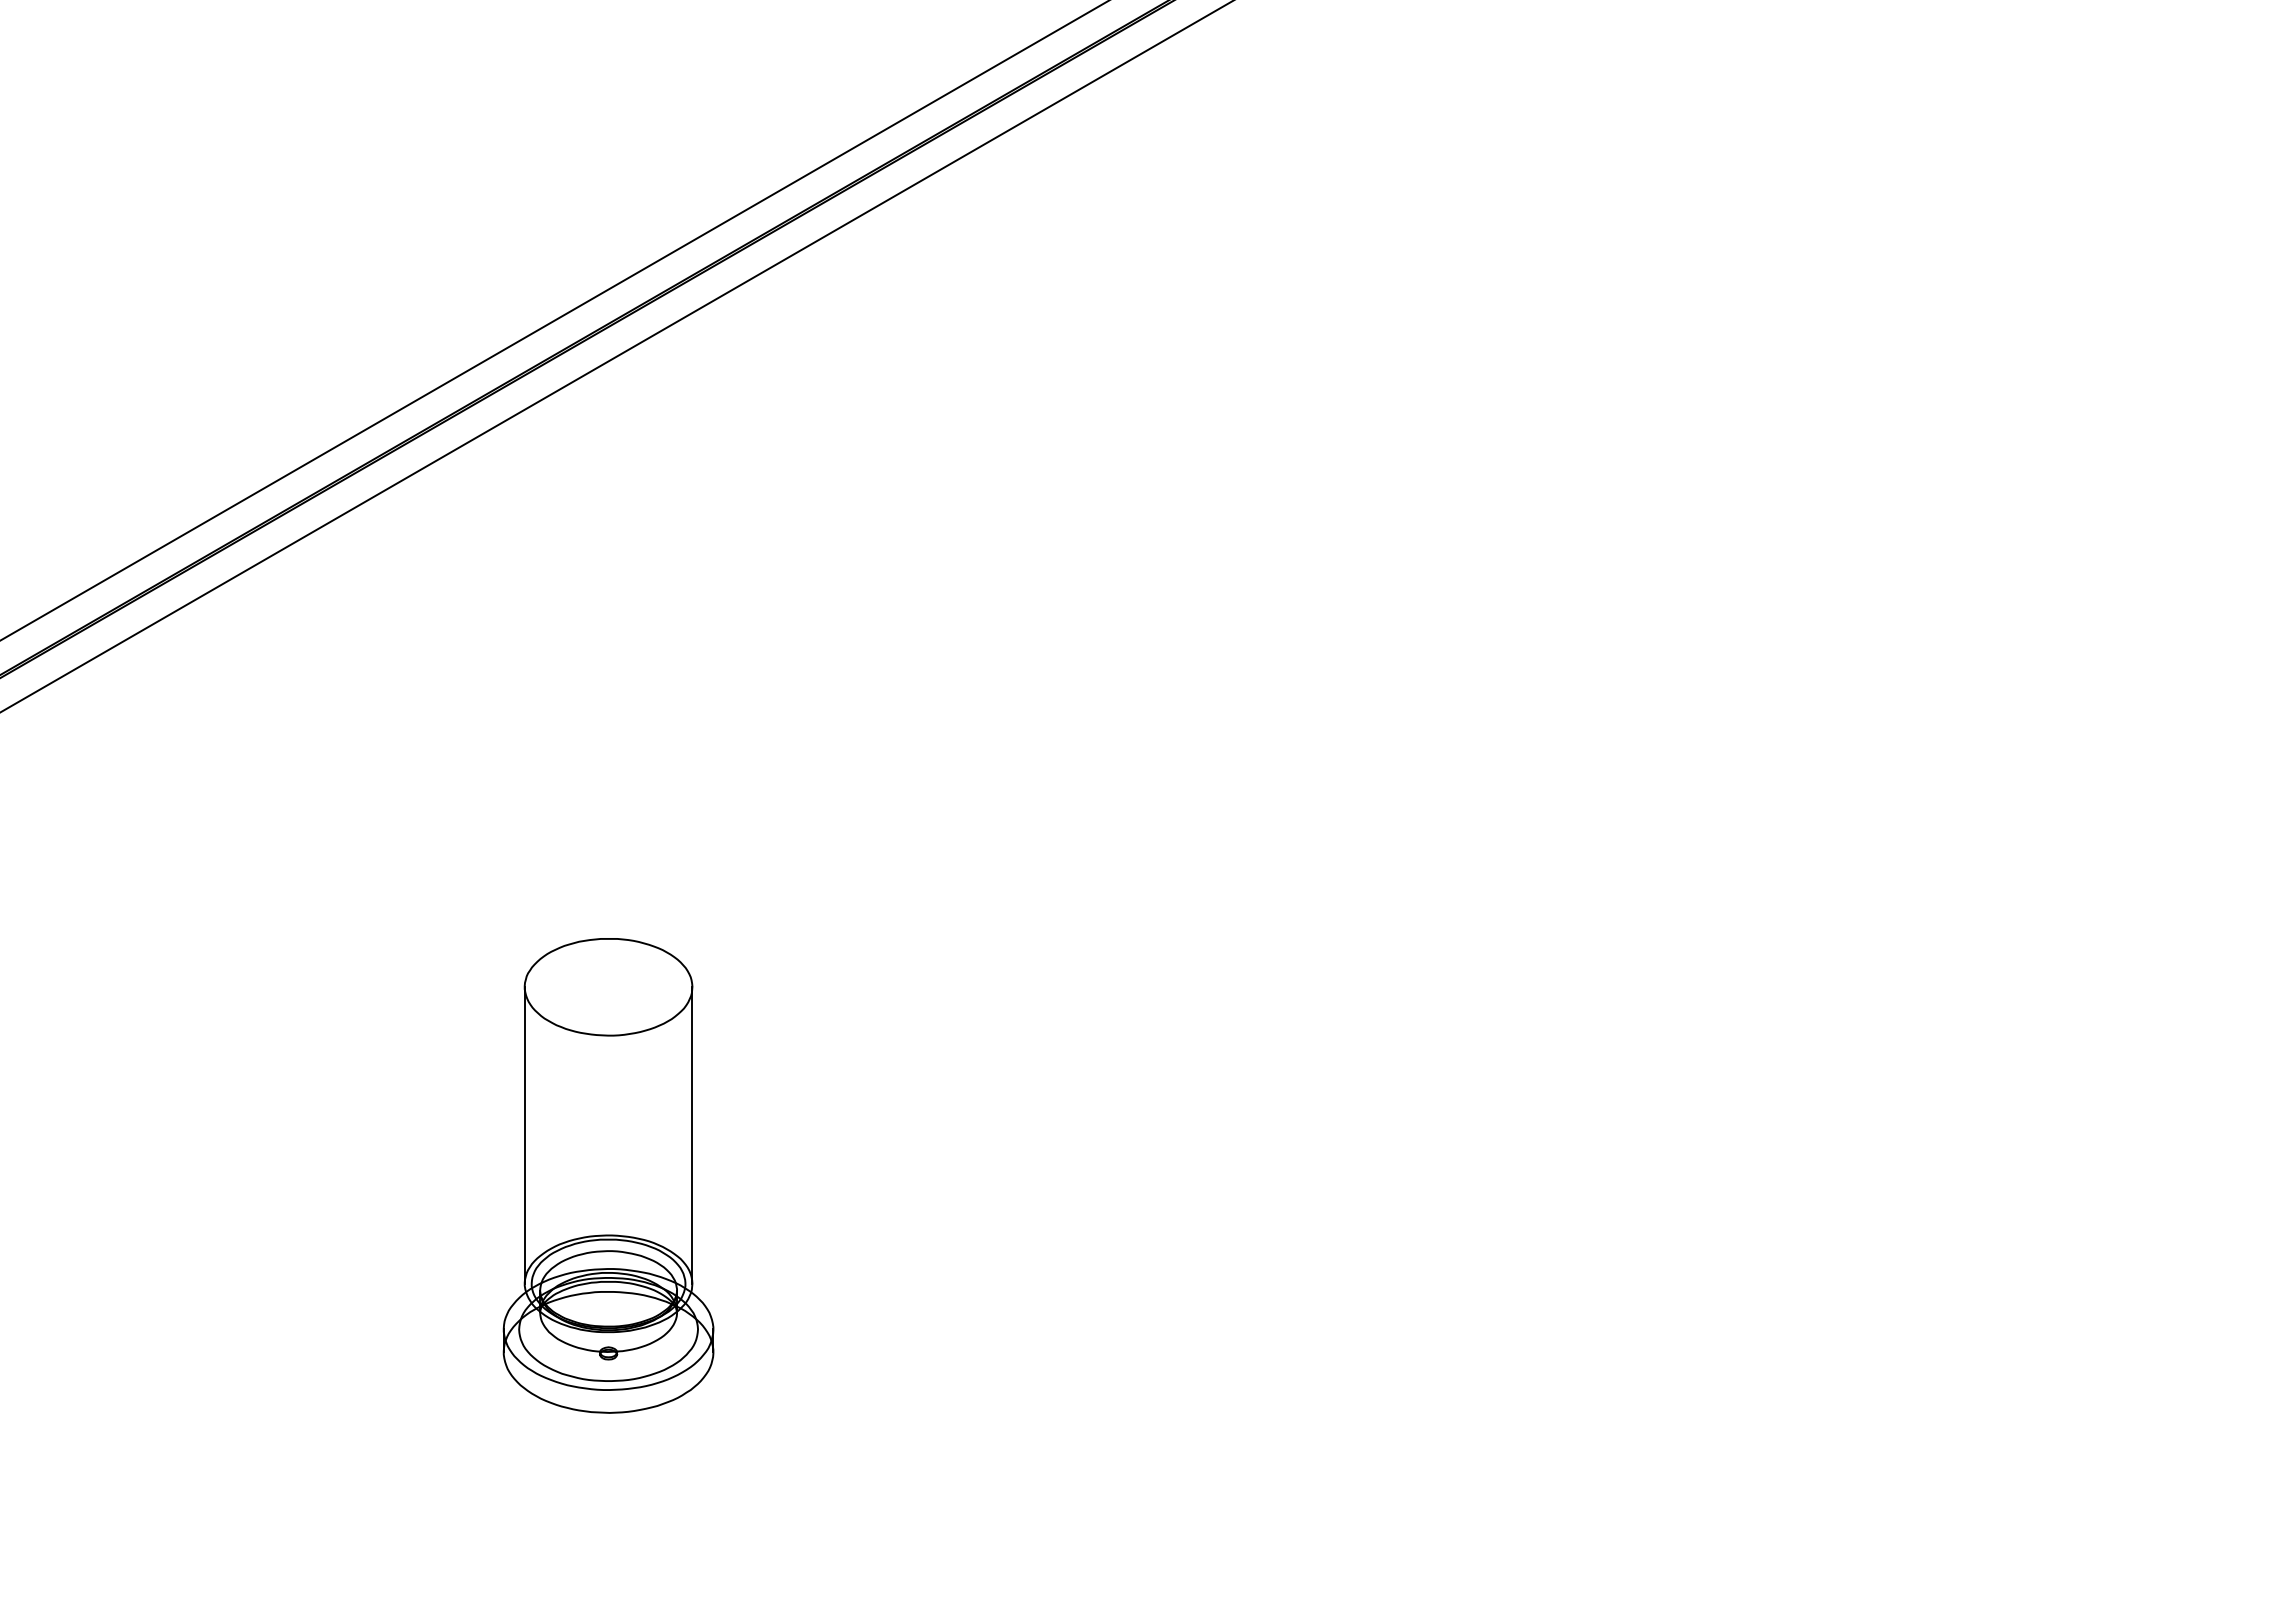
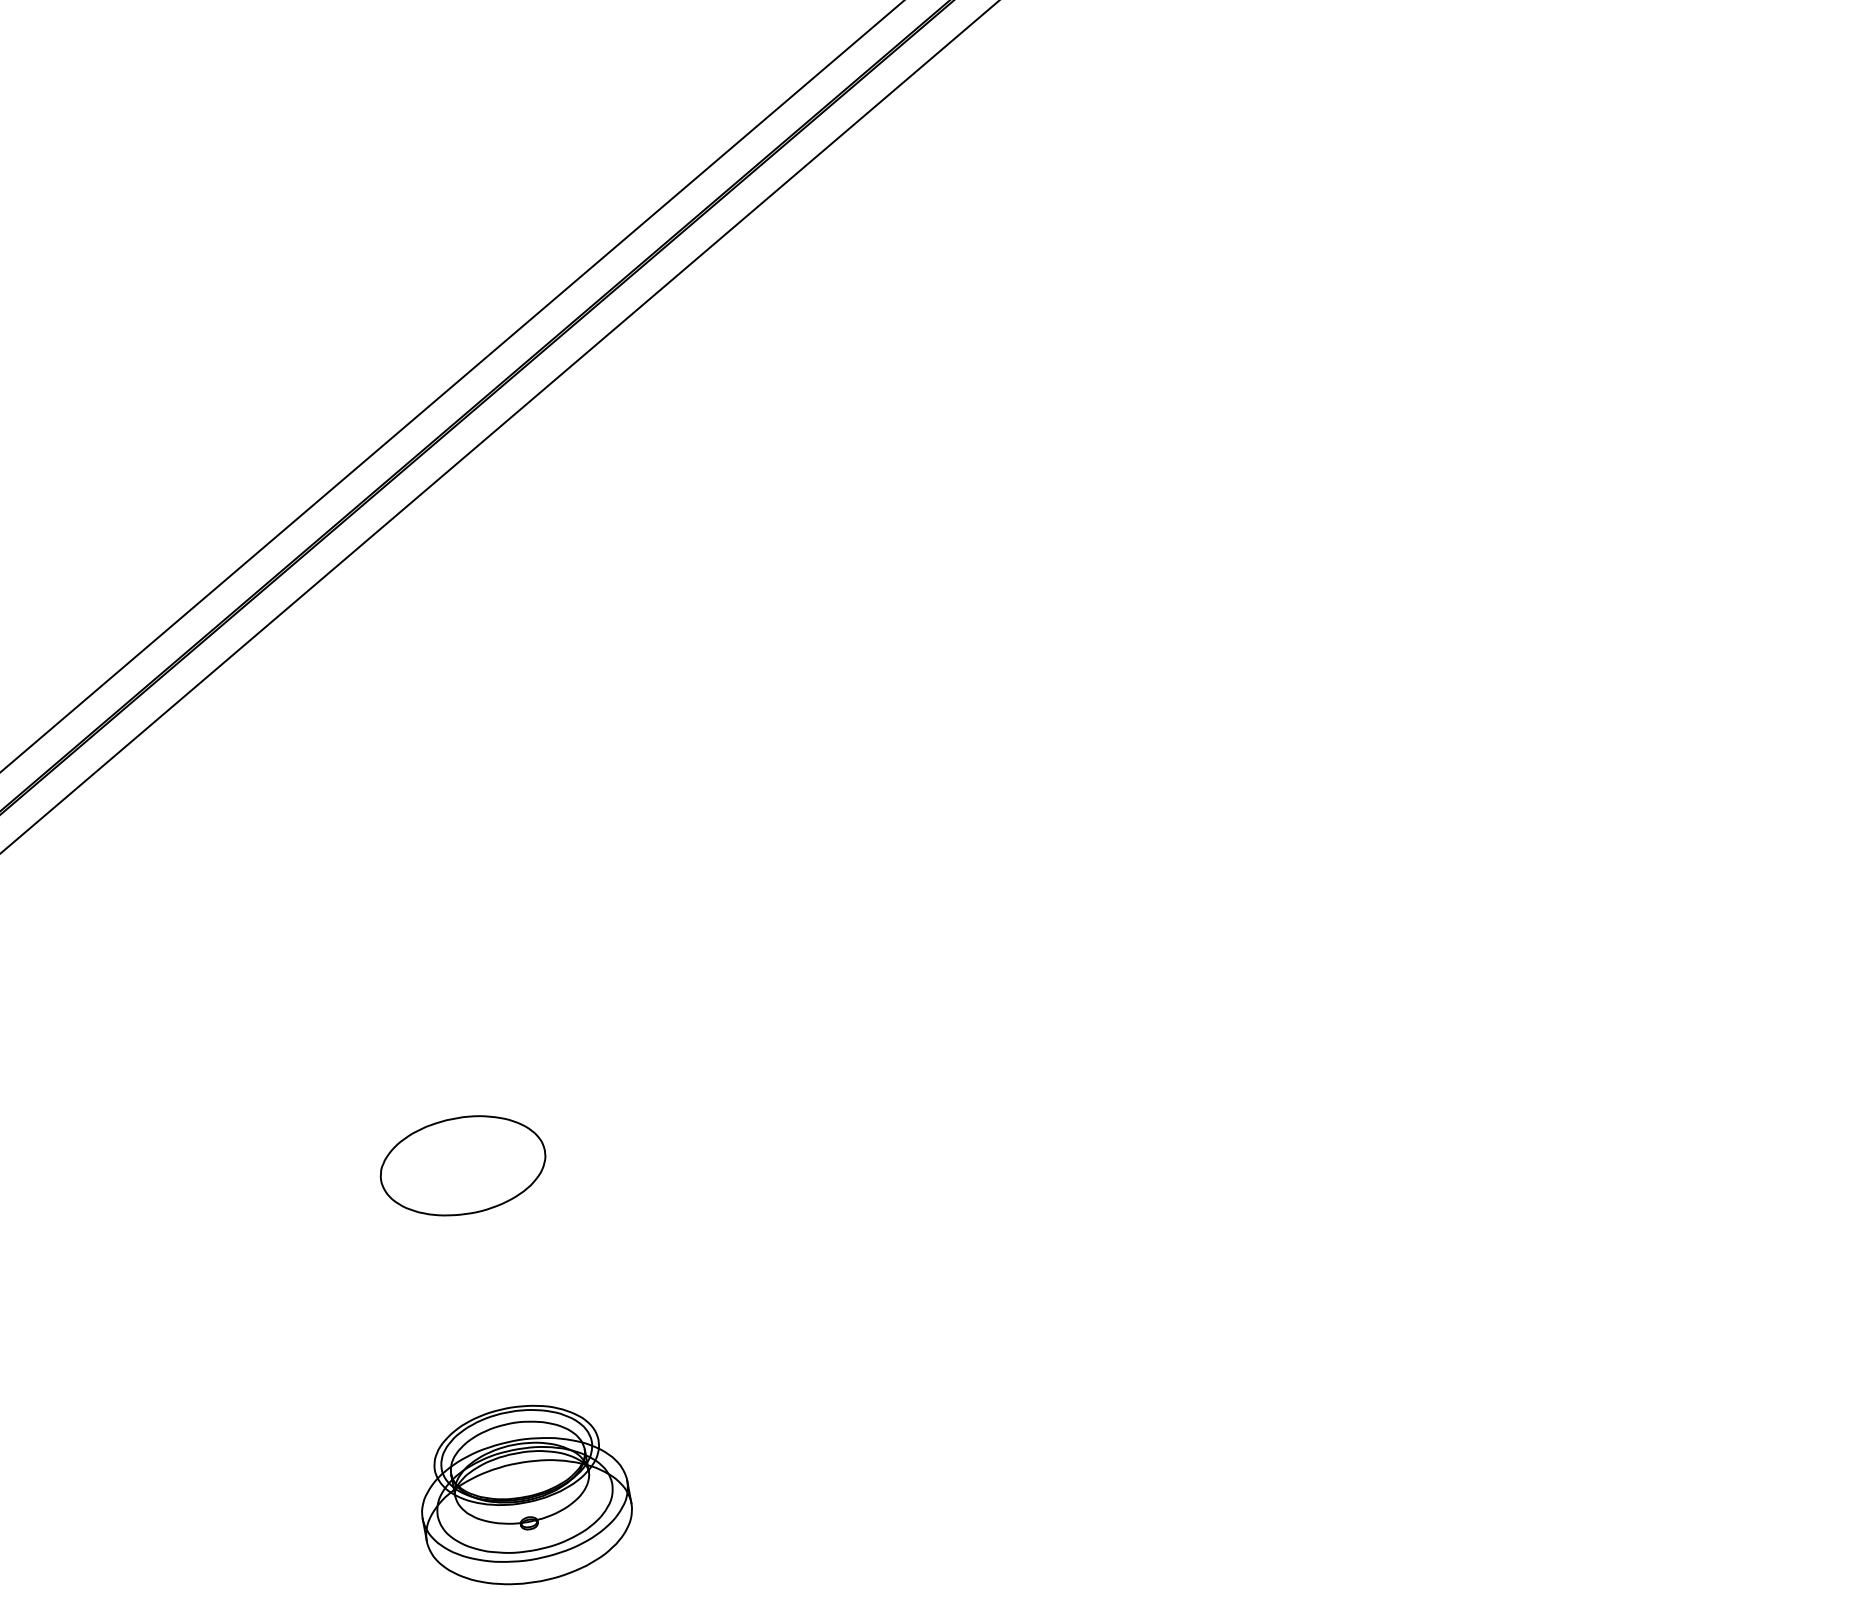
line: (524, 1135) -> (407, 1325), removed
line: (692, 1135) -> (571, 1295), removed

